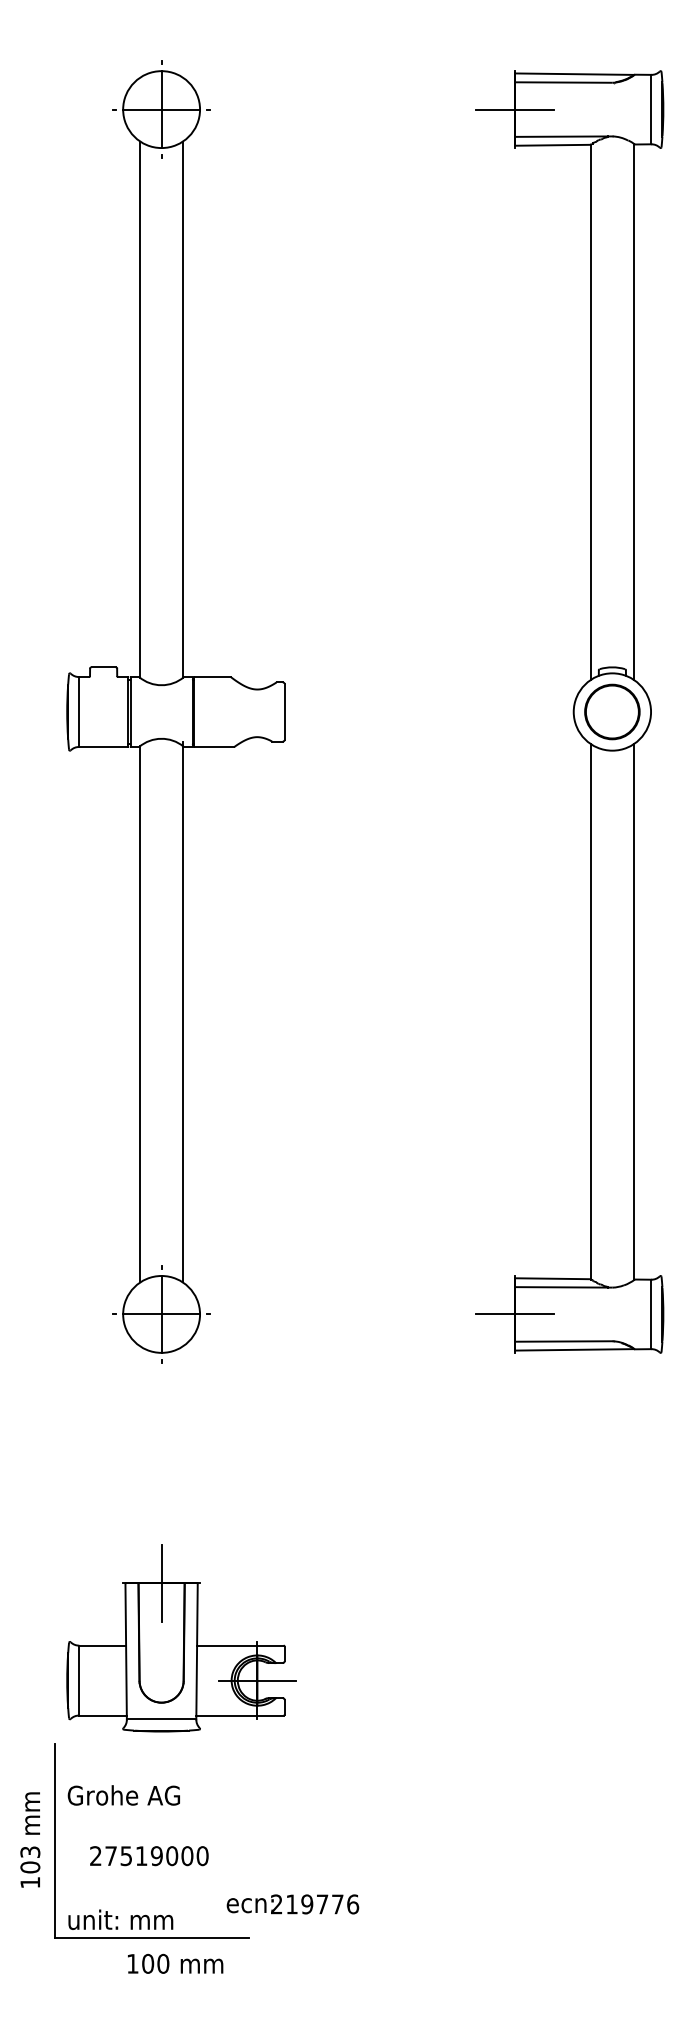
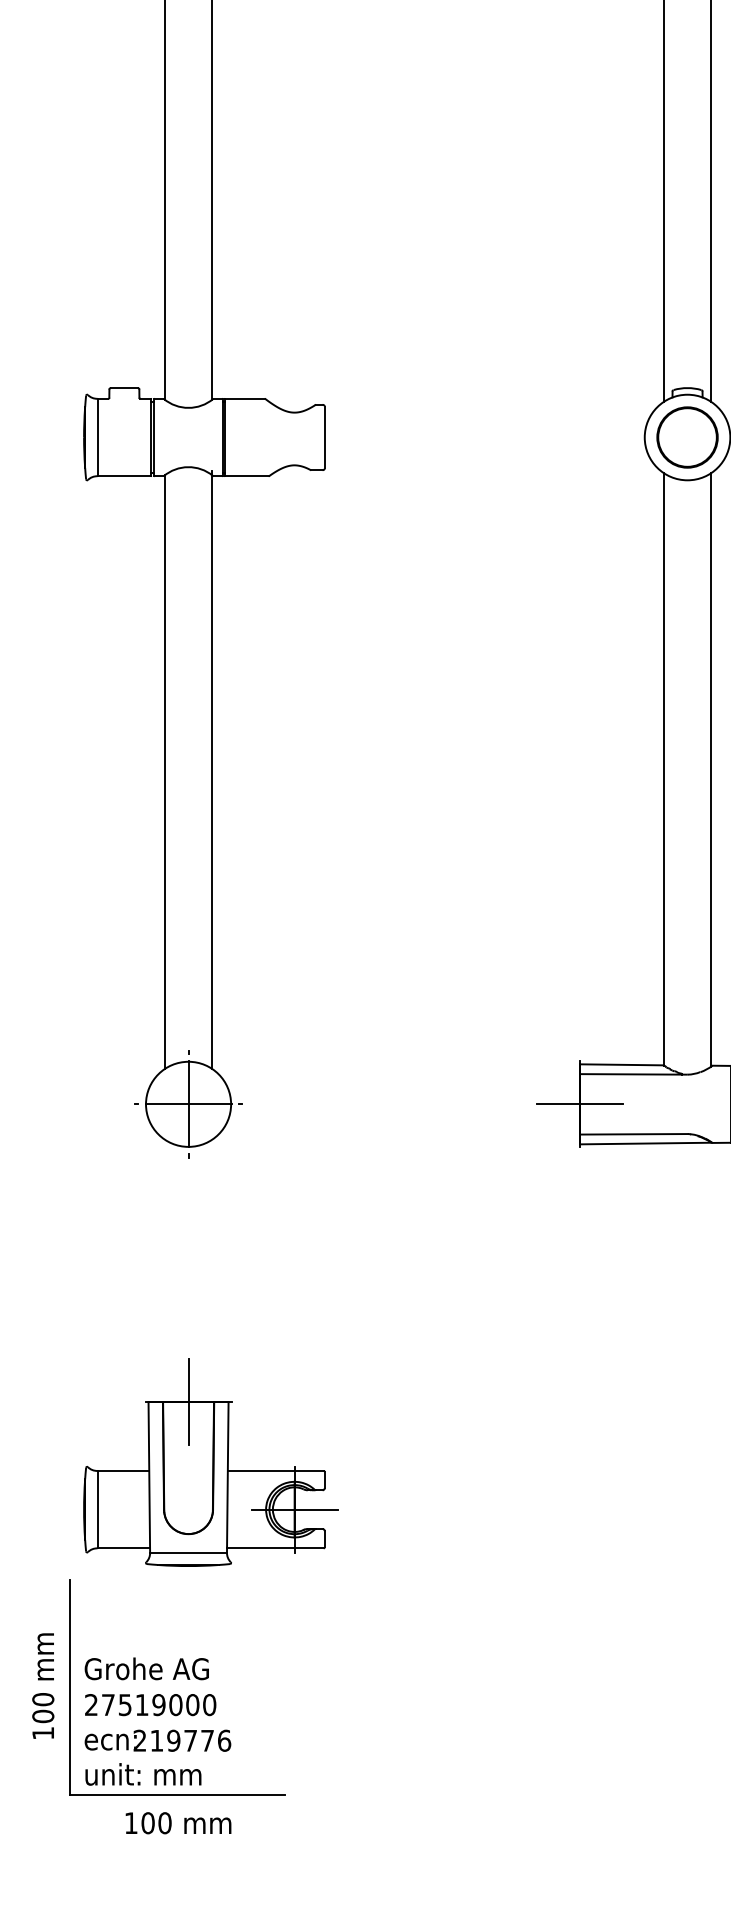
text: (123, 1795) -> (146, 1668), moved
text: (30, 1852) -> (43, 1699), 103 -> 100
text: (149, 1856) -> (150, 1705), moved
text: (292, 1904) -> (157, 1740), moved
text: (175, 1963) -> (178, 1822), moved

